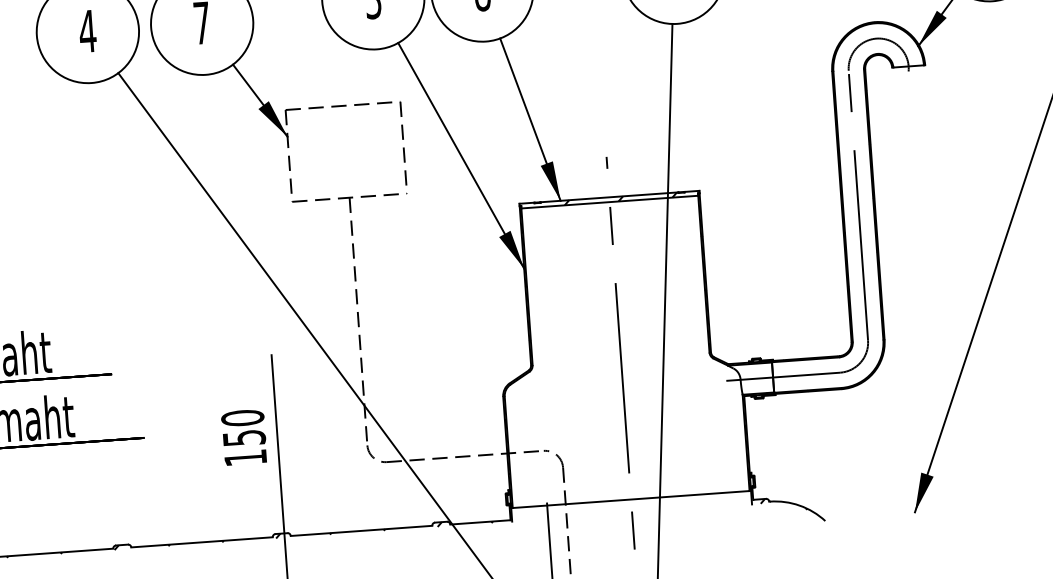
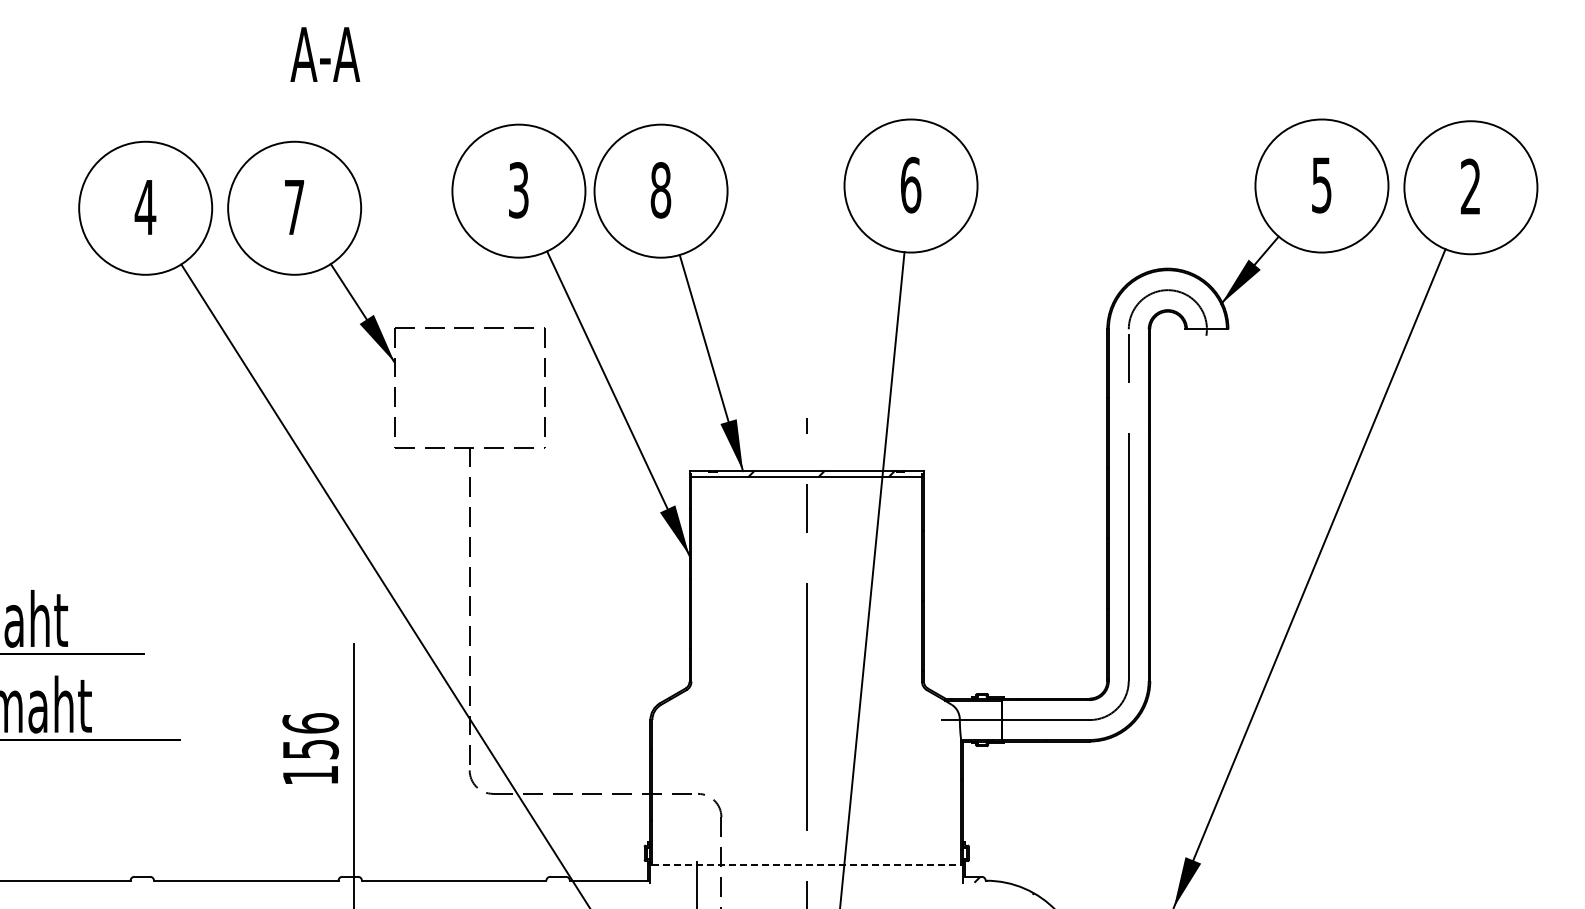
text: (242, 418) -> (310, 723), 150 -> 156
line: (631, 499) -> (807, 865), solid -> dashed
hatch: (283, 528) -> (353, 870), removed

